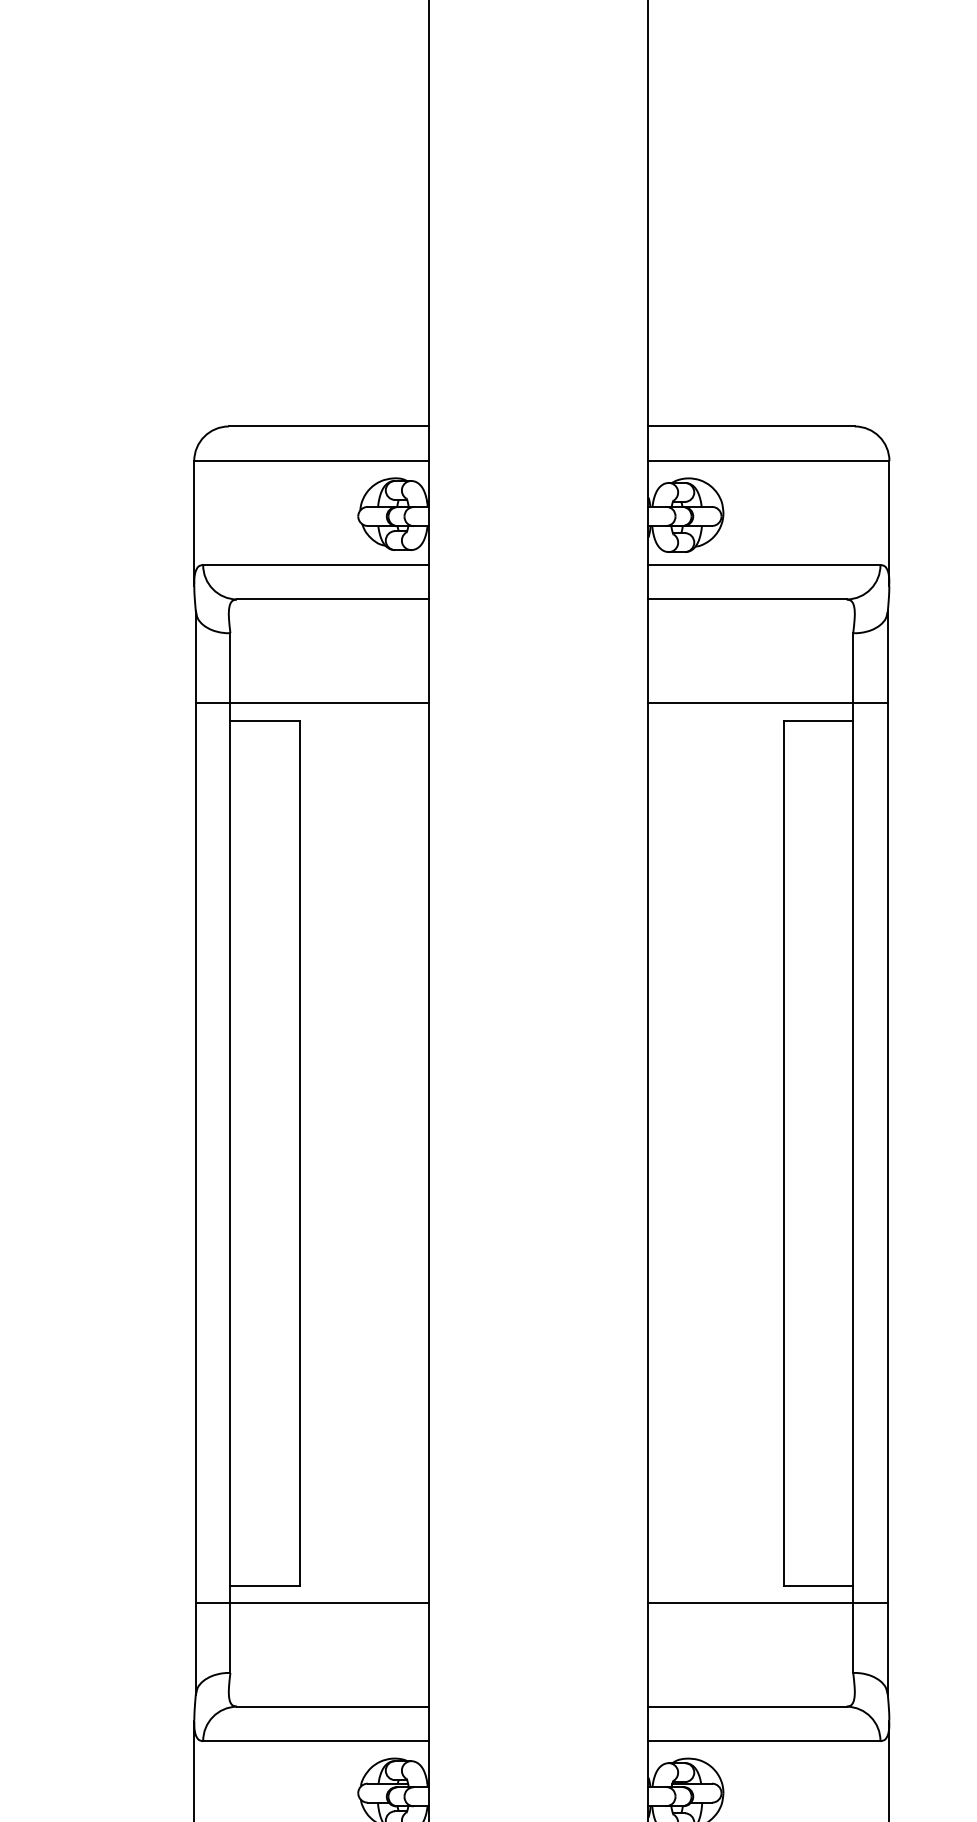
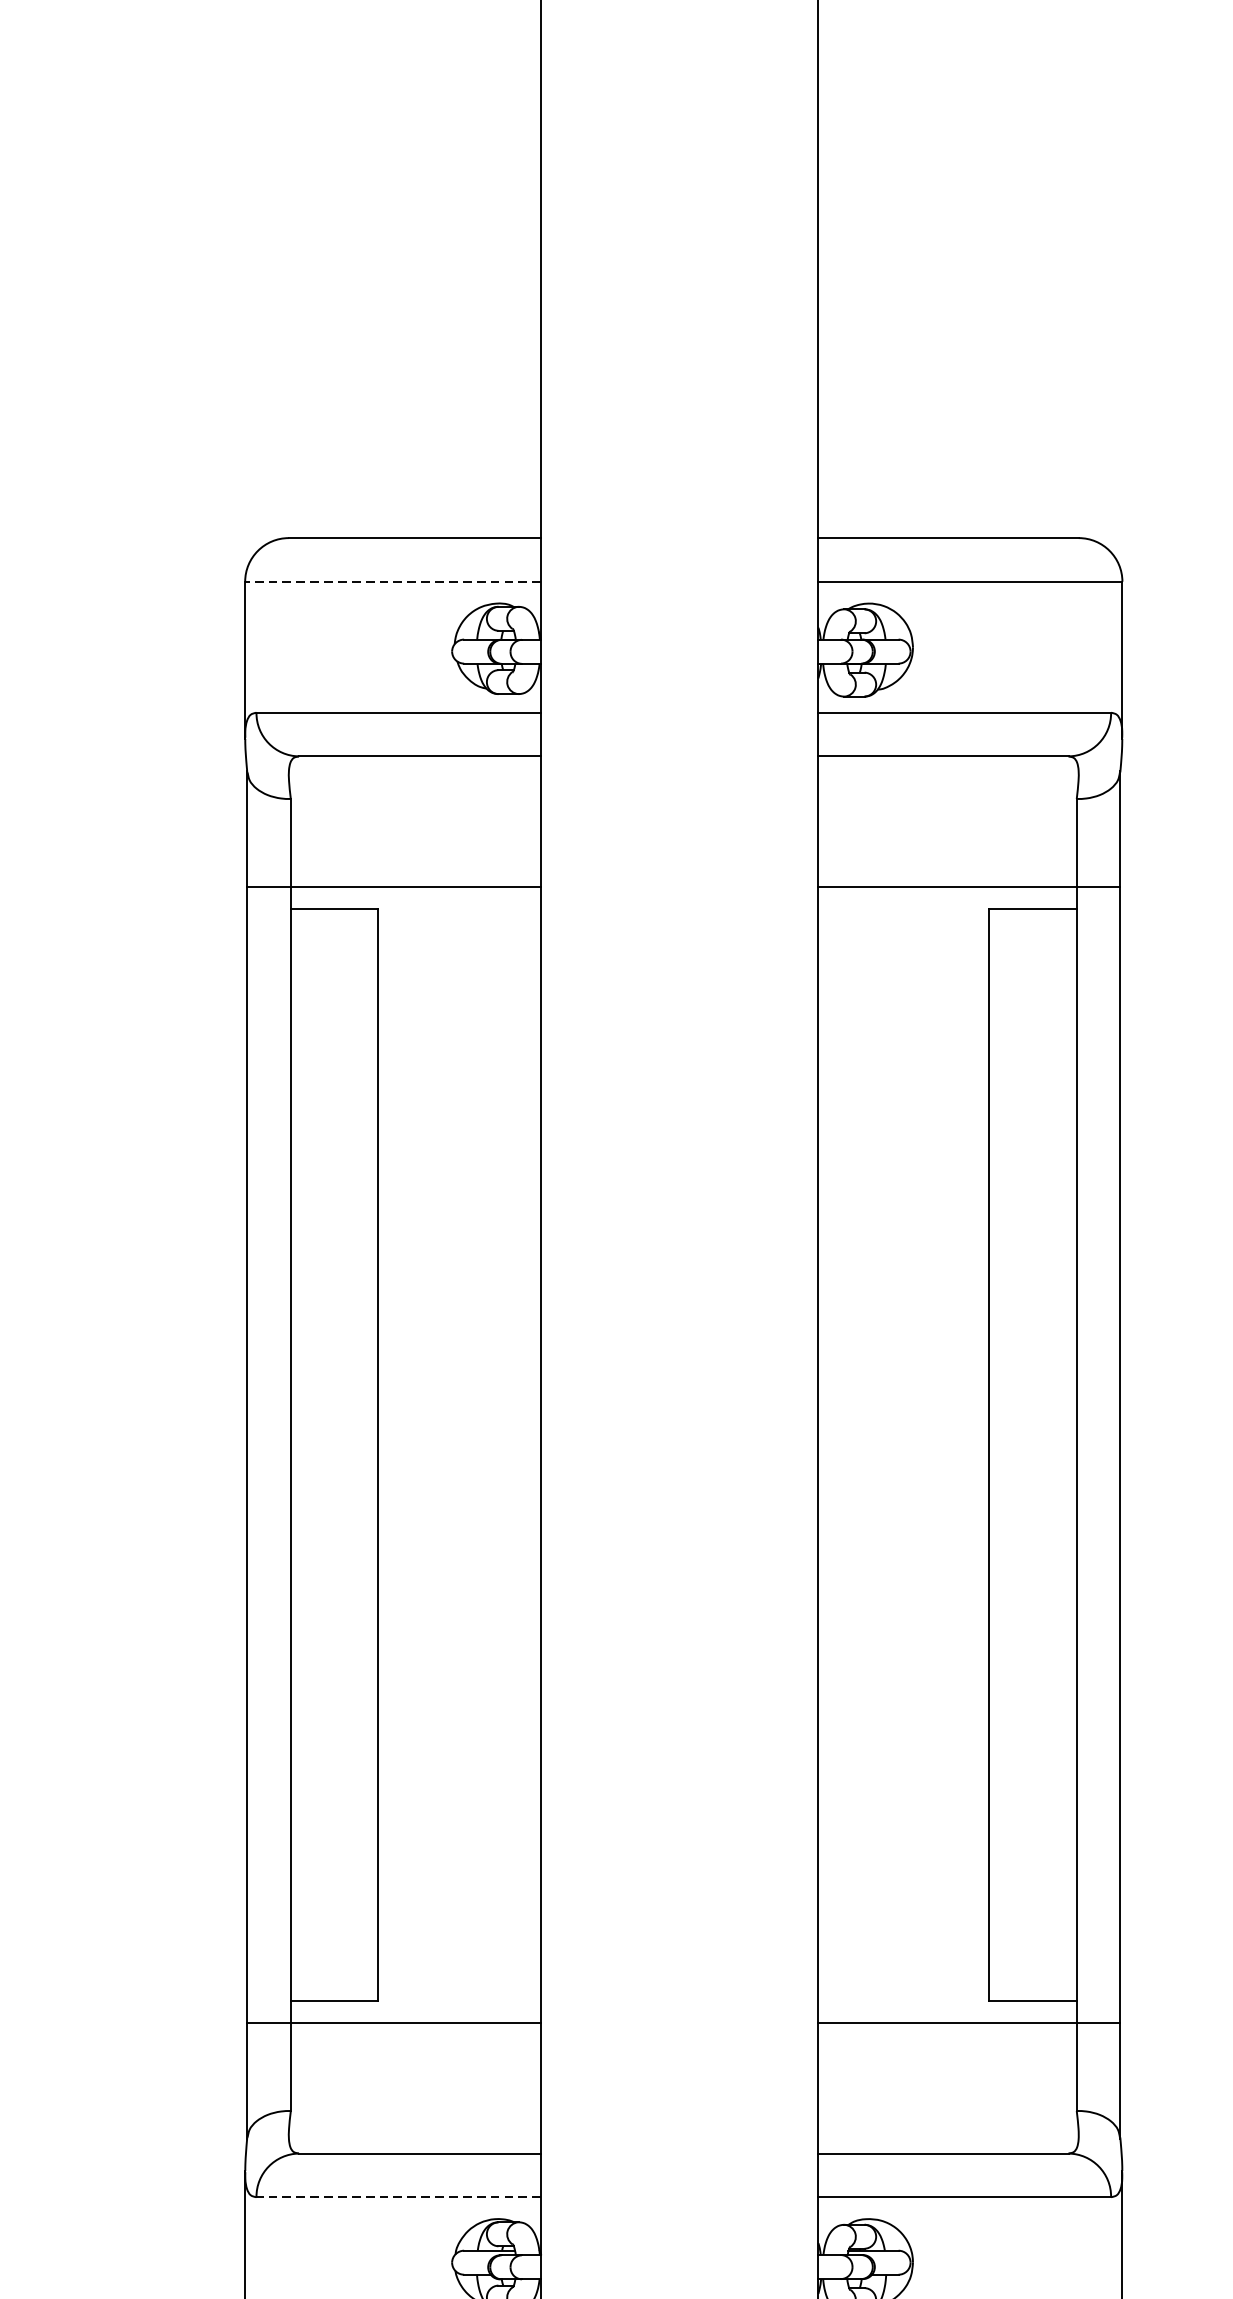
line: (311, 461) -> (393, 582), solid -> dashed
line: (315, 1741) -> (398, 2197), solid -> dashed

